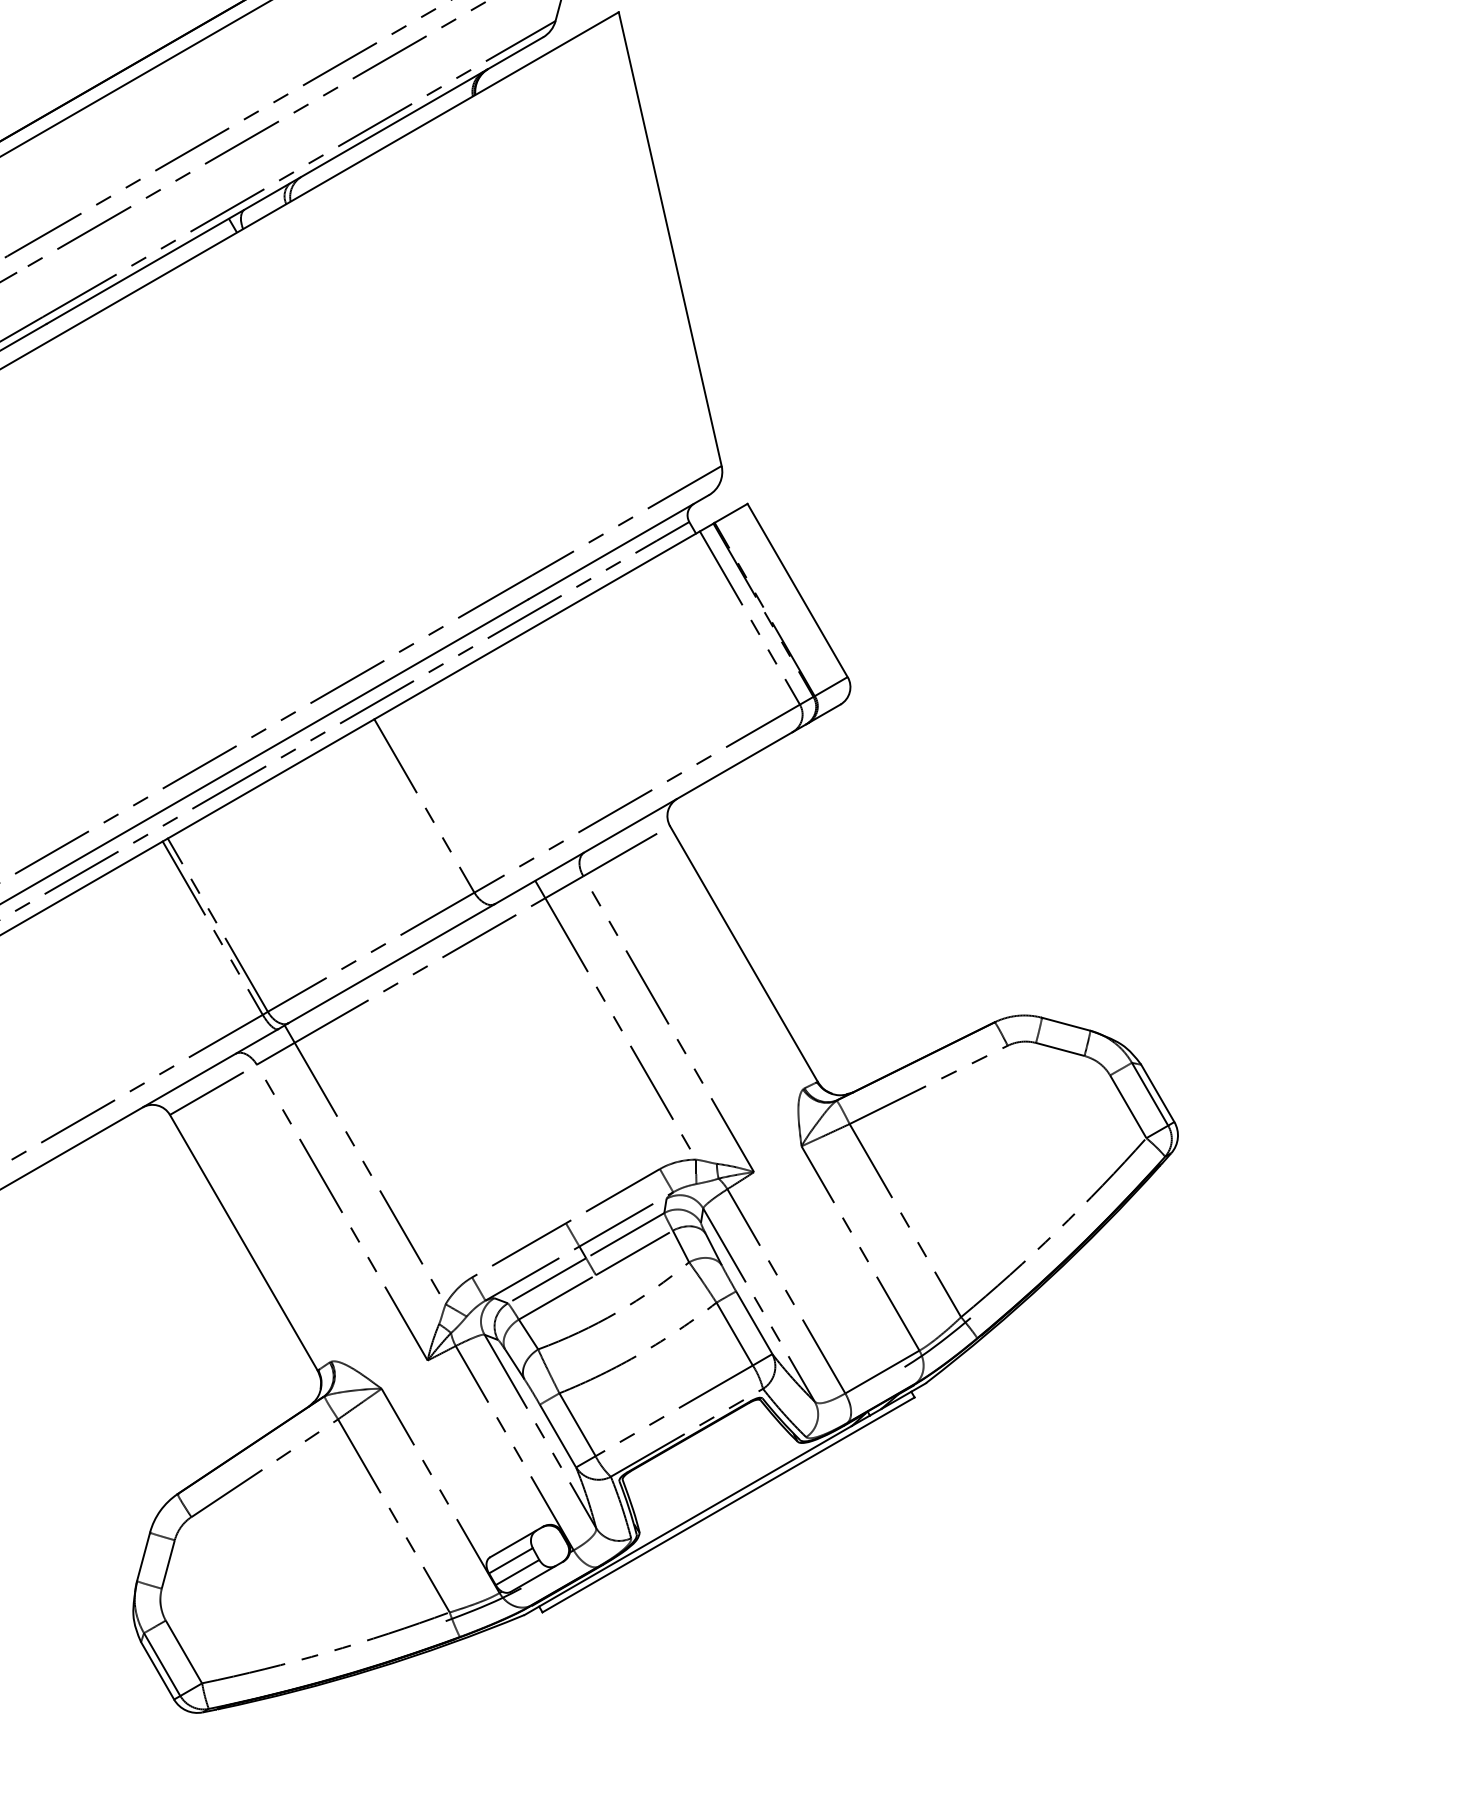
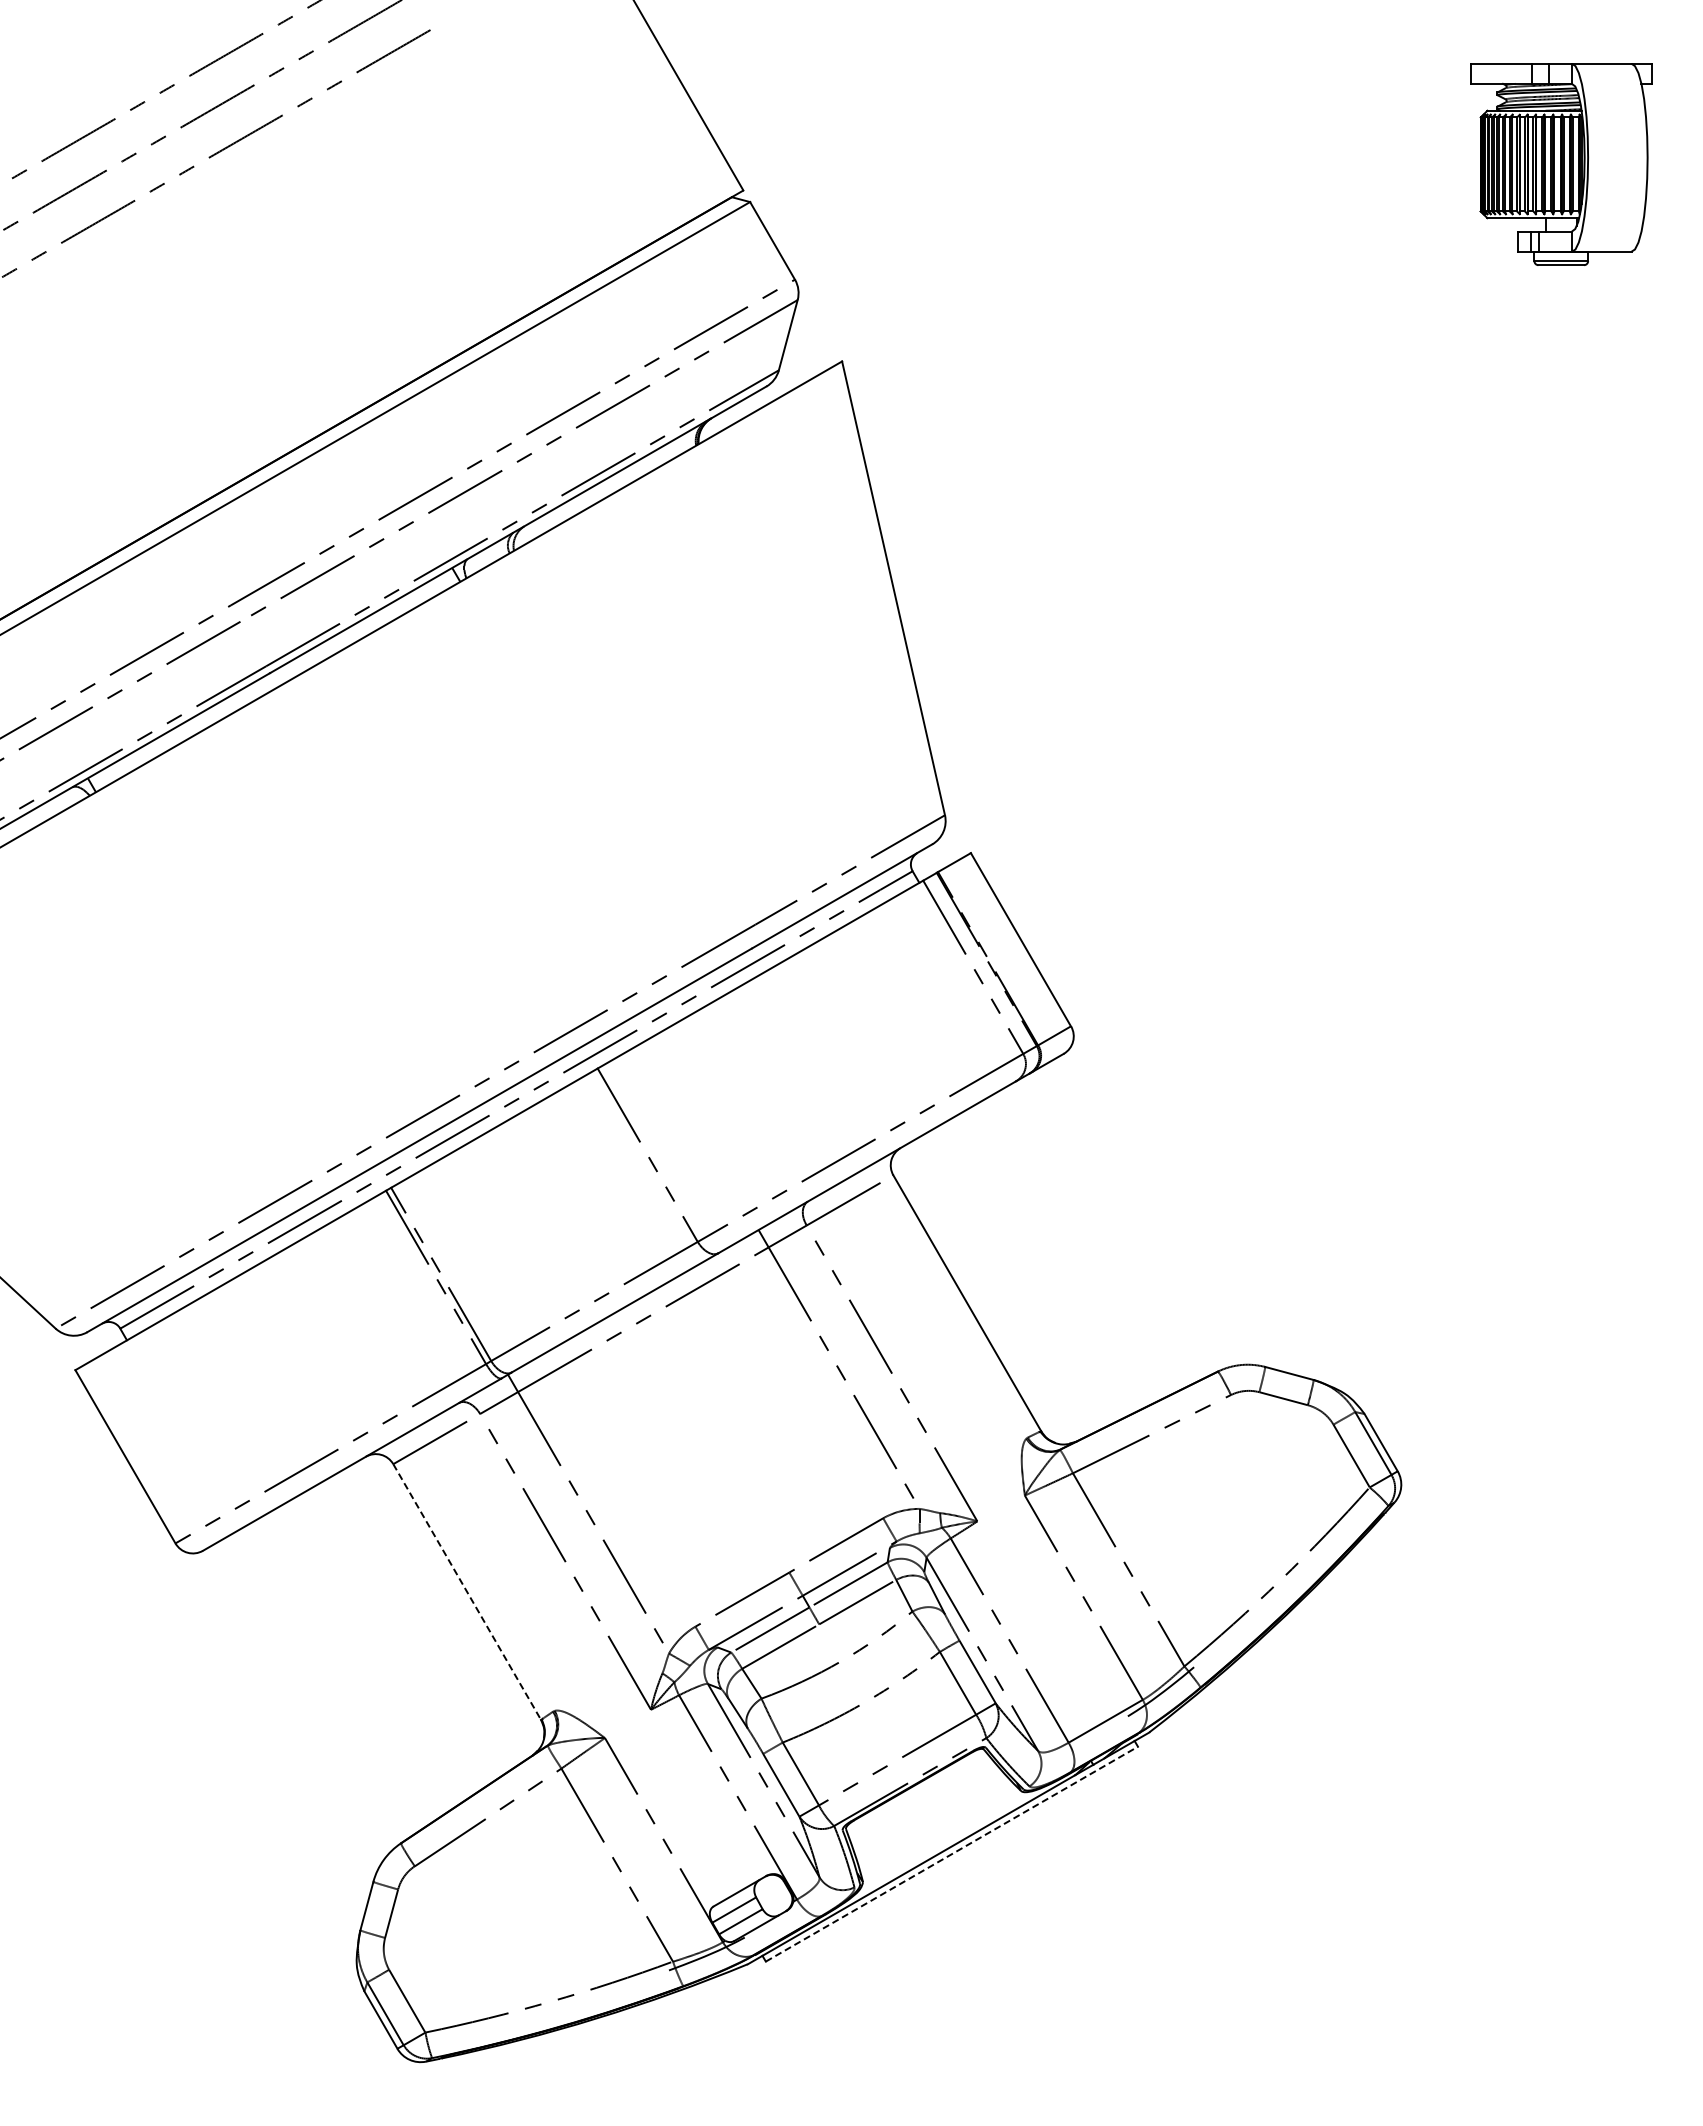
line: (244, 1243) -> (467, 1592), solid -> dashed
line: (728, 1505) -> (951, 1854), solid -> dashed

